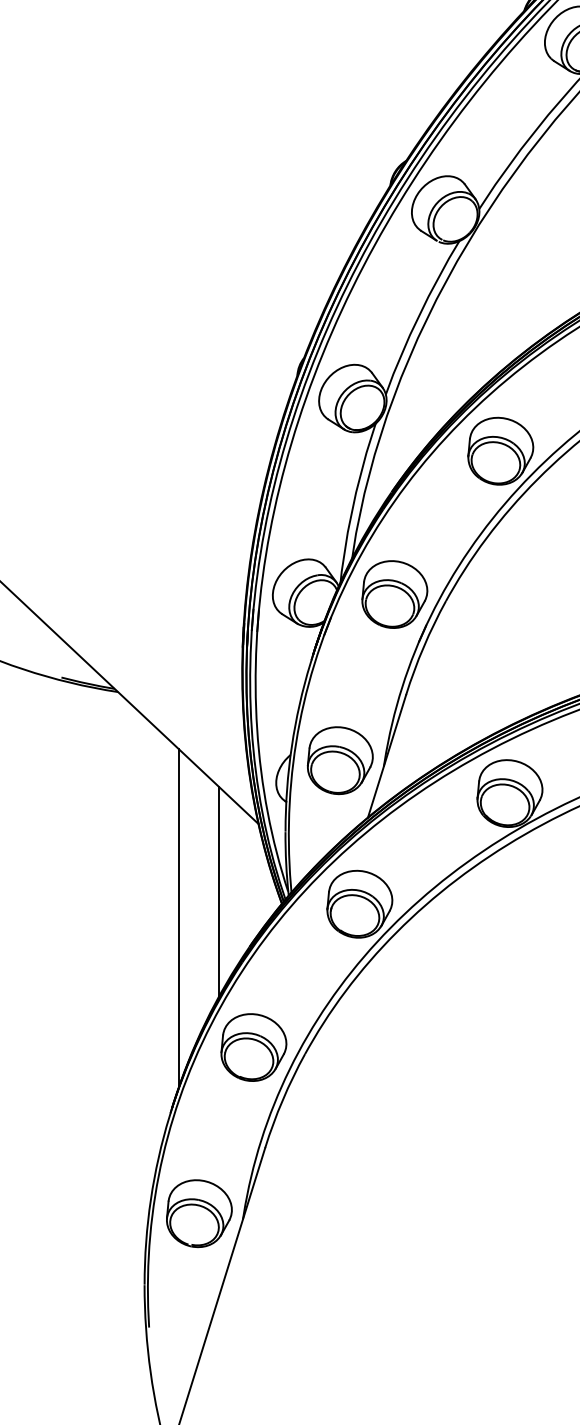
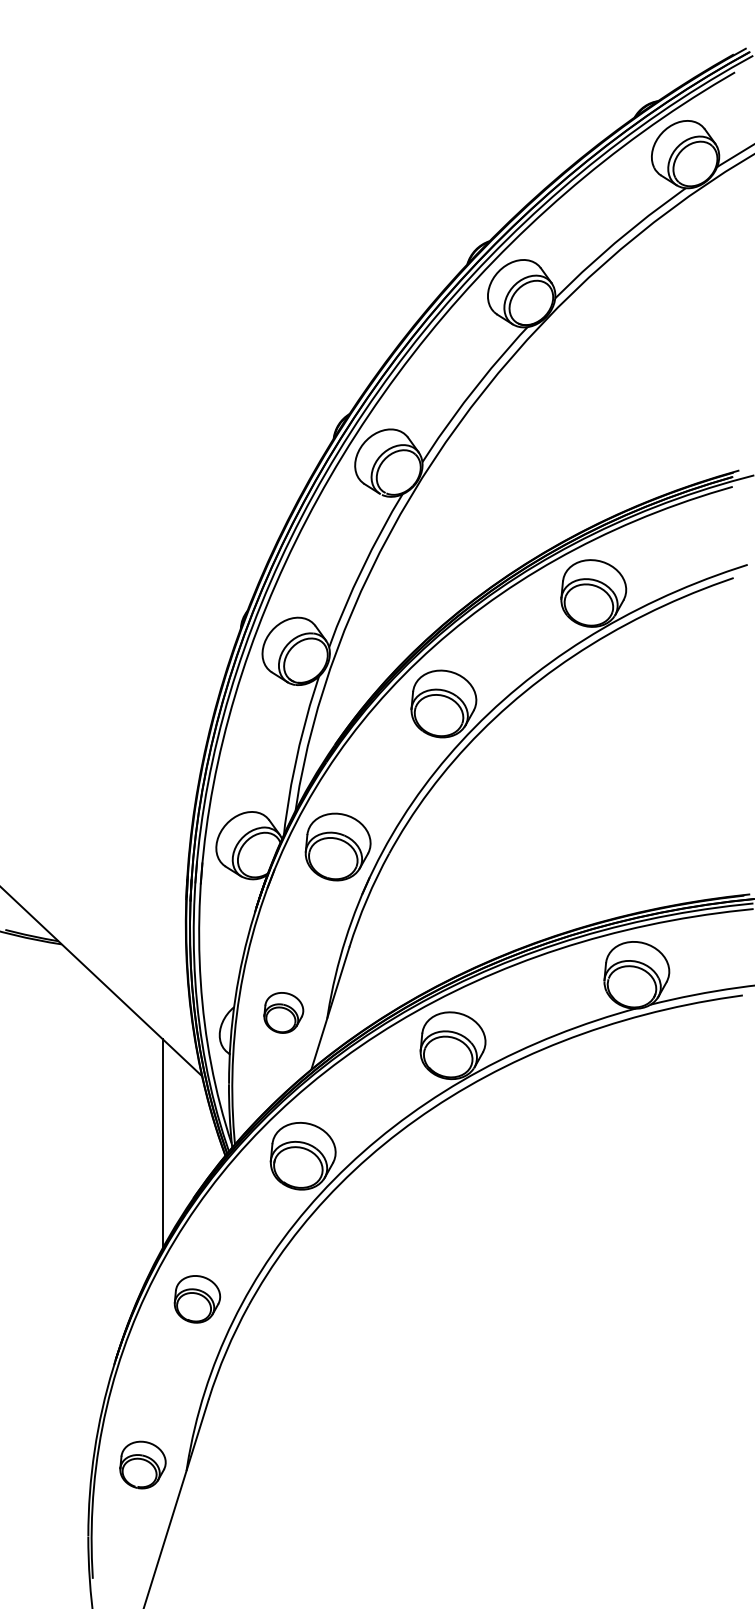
part: (340, 760) -> (283, 1012), size x0.6
line: (178, 917) -> (122, 1169), removed
part: (253, 1047) -> (197, 1299), size x0.7
part: (198, 1213) -> (142, 1464), size x0.7

